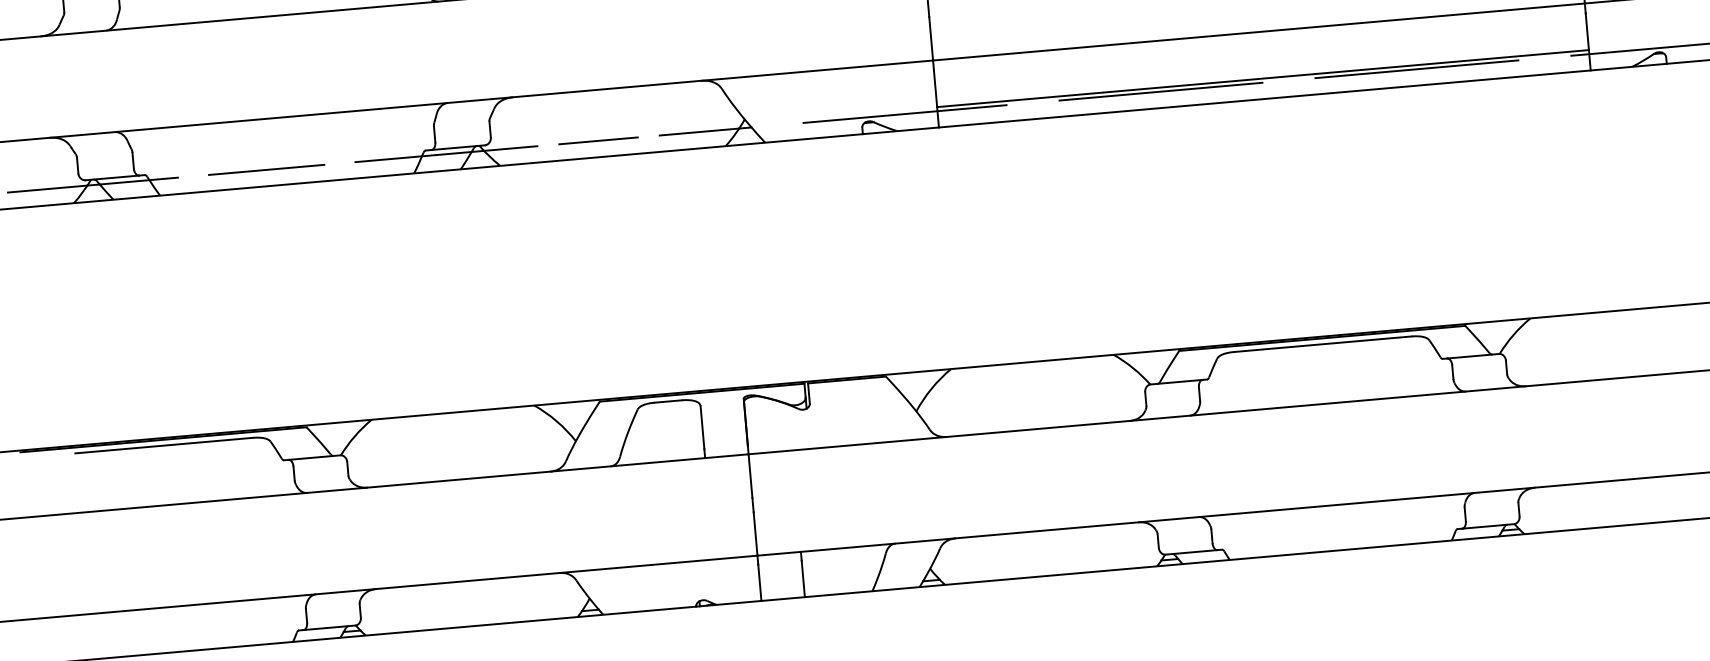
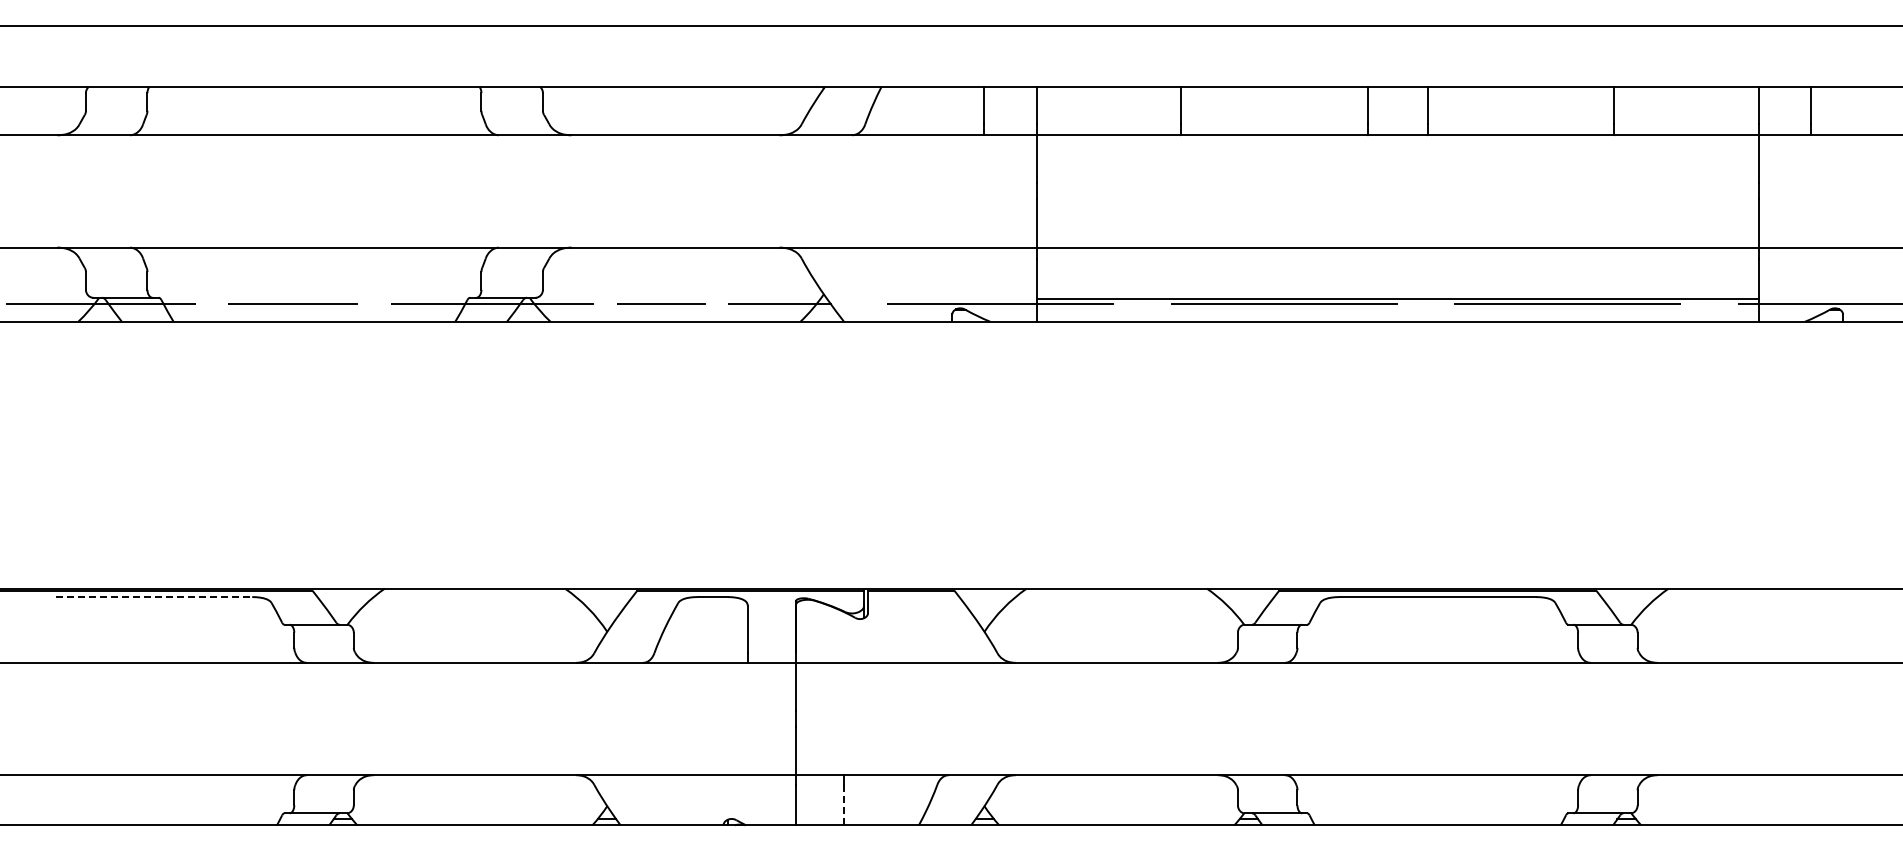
line: (164, 445) -> (154, 597), solid -> dashed
line: (803, 578) -> (844, 804), solid -> dashed

